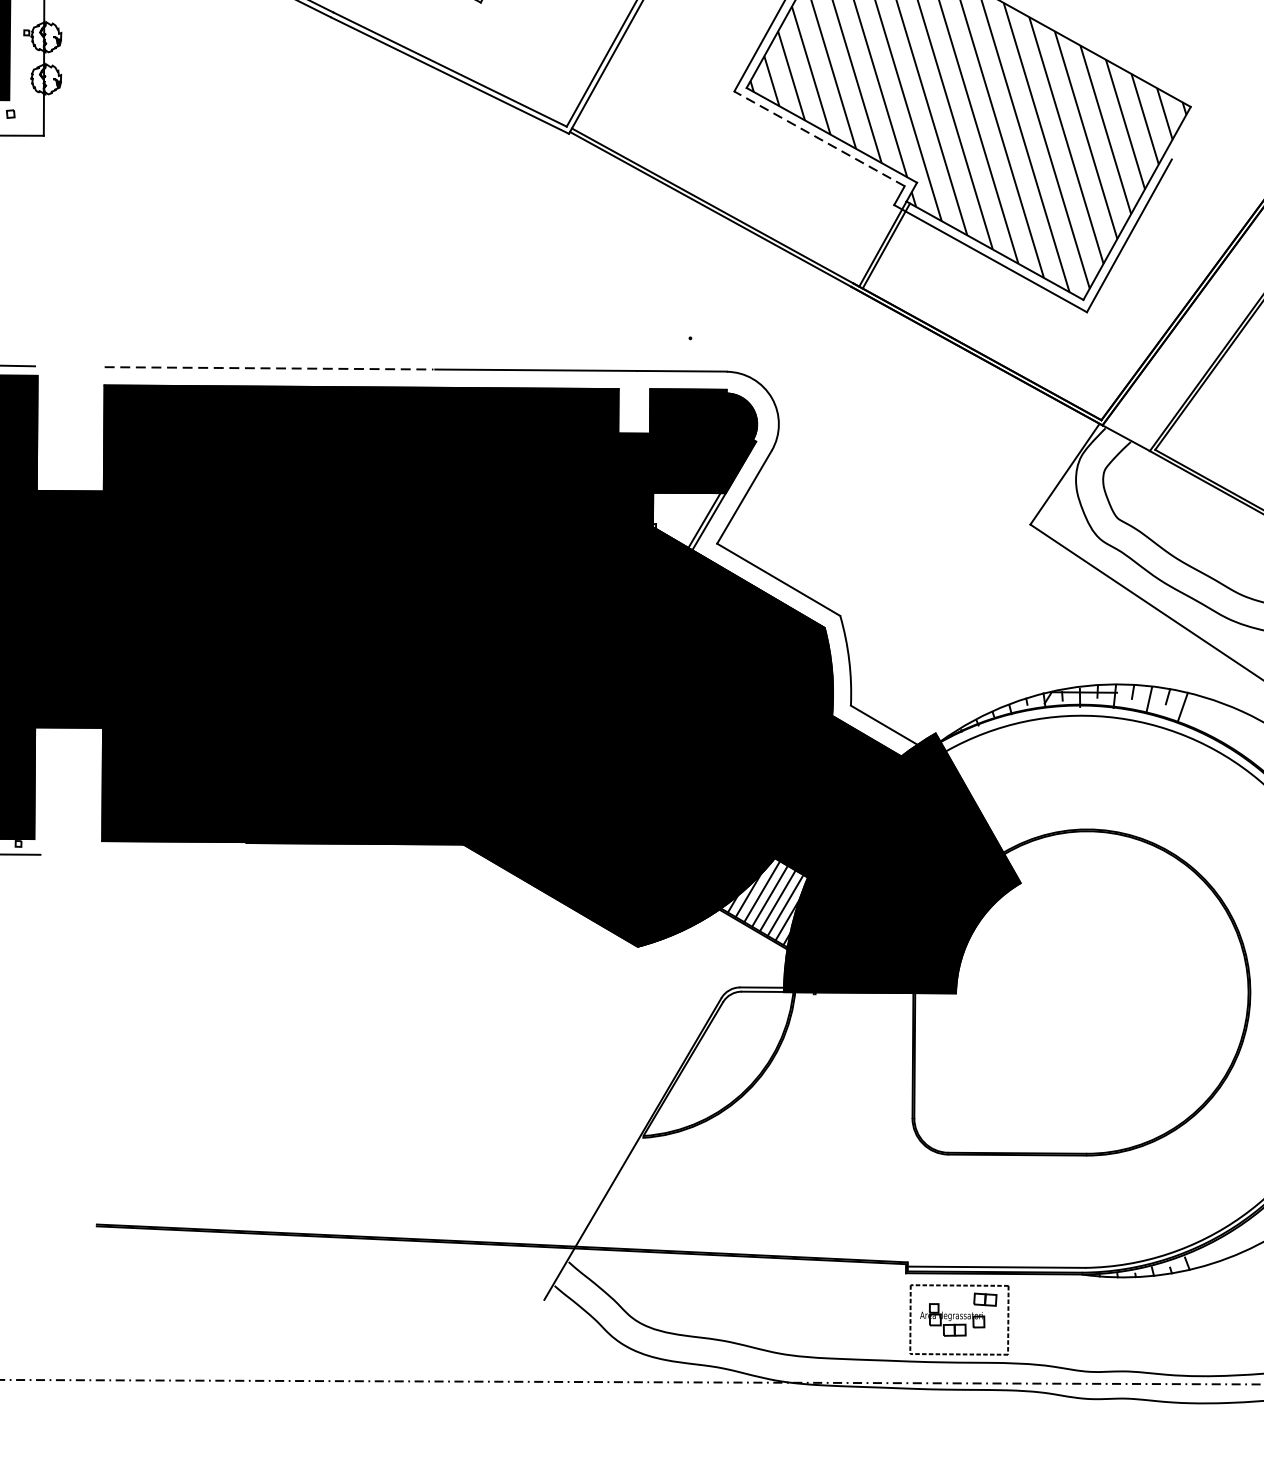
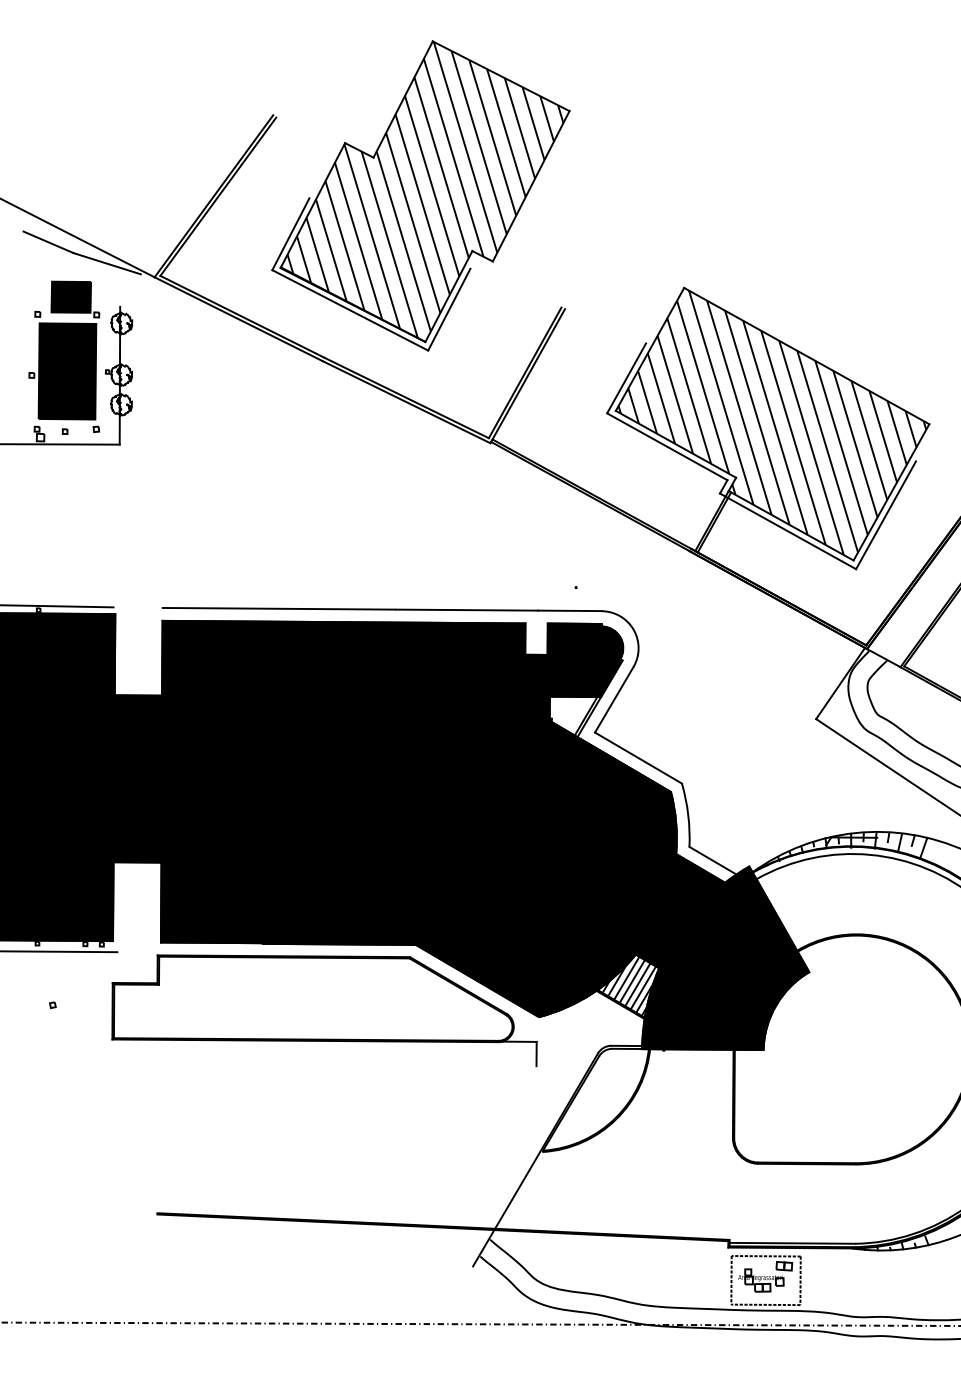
line: (819, 138) -> (667, 446), dashed -> solid
line: (270, 367) -> (279, 608), dashed -> solid
part: (333, 937) -> (324, 1010), added

